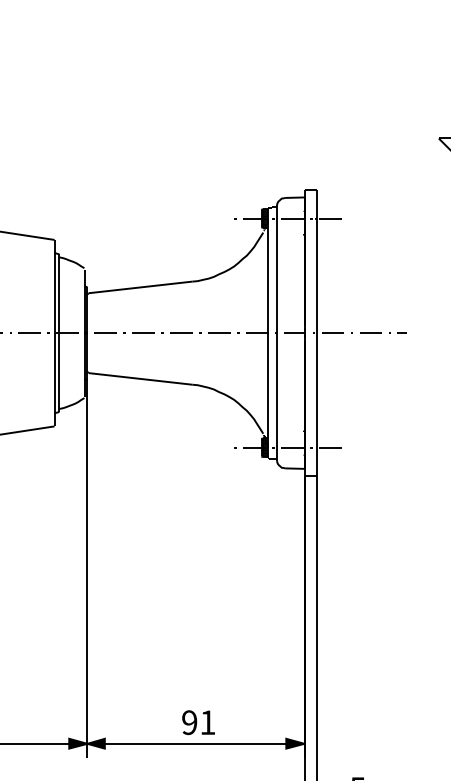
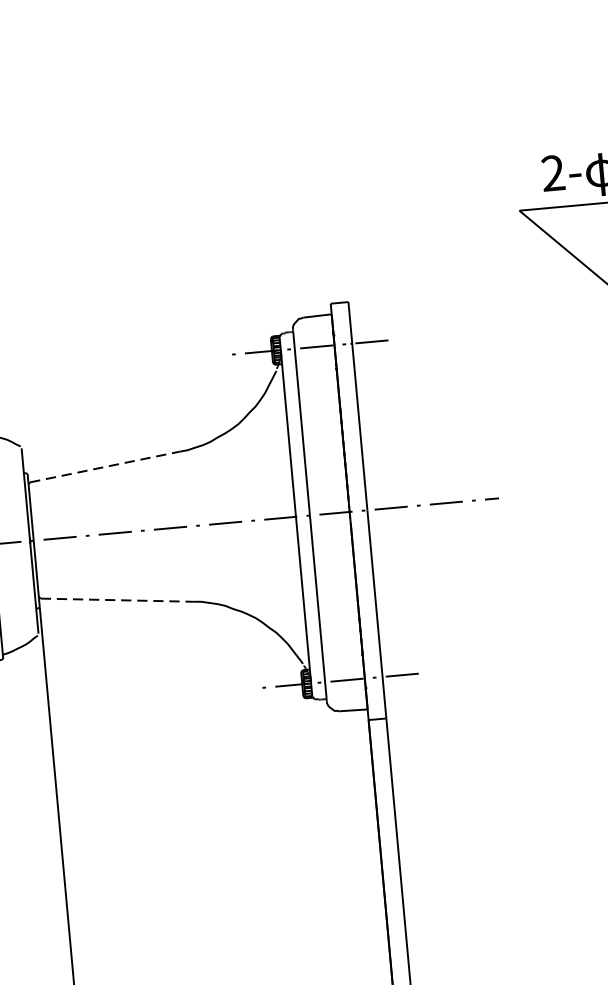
line: (140, 287) -> (104, 467), solid -> dashed
line: (140, 378) -> (116, 599), solid -> dashed

